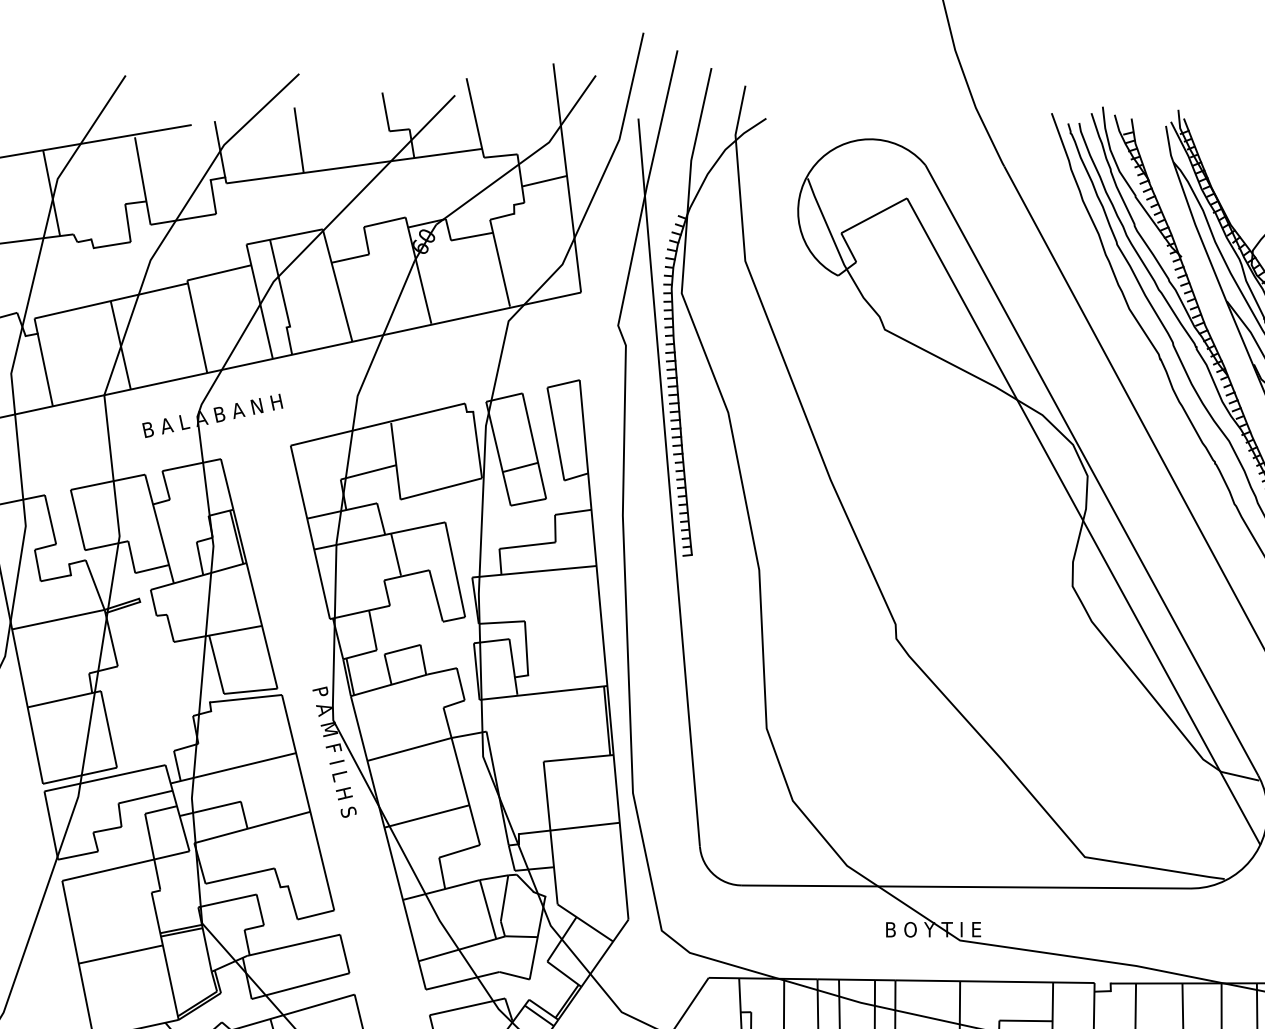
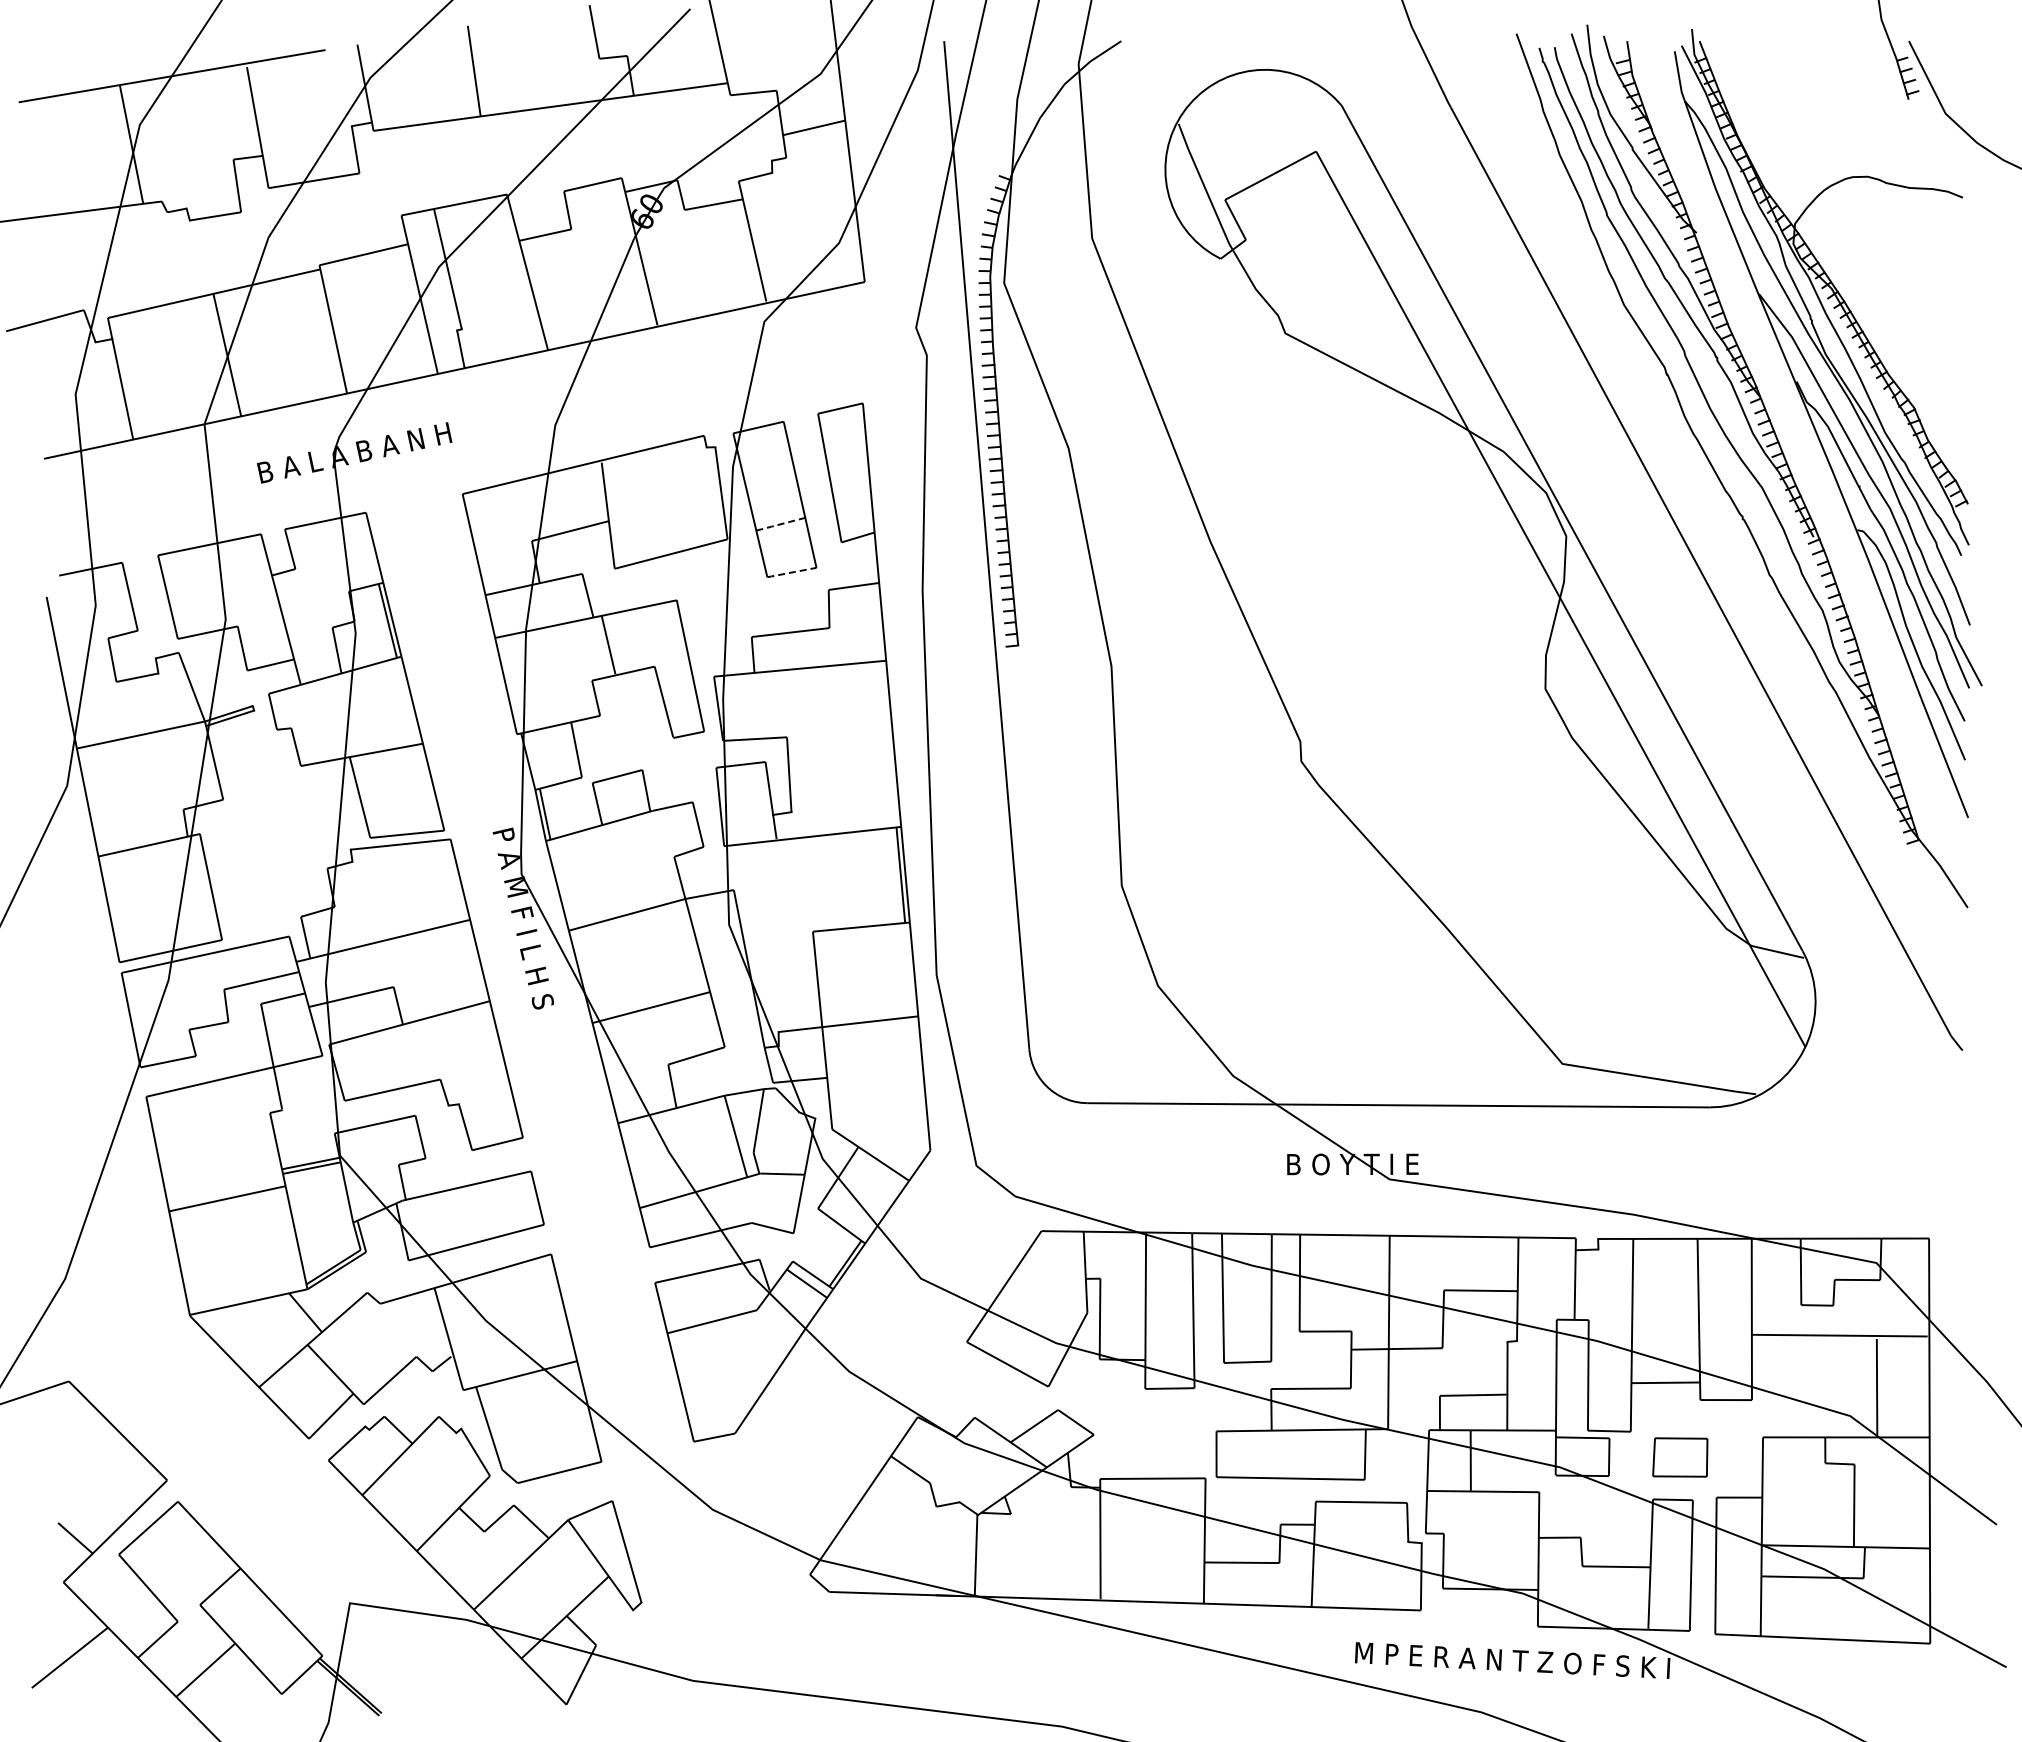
line: (520, 467) -> (780, 524), solid -> dashed
line: (528, 502) -> (791, 572), solid -> dashed

